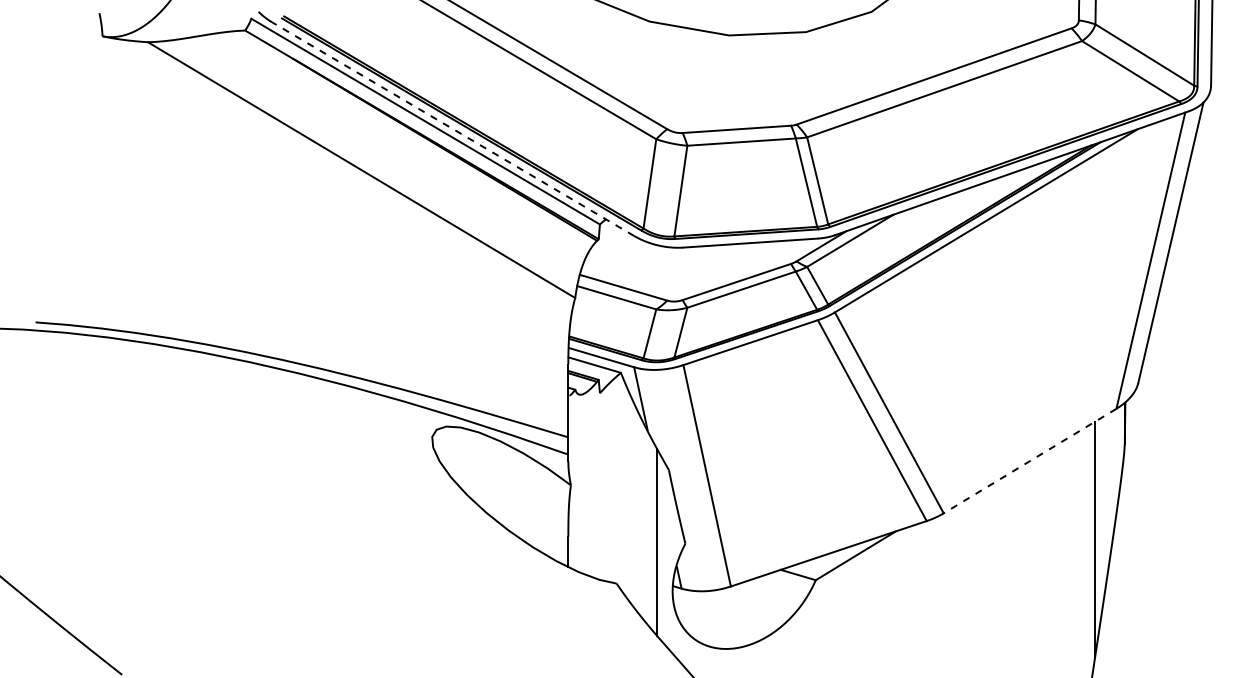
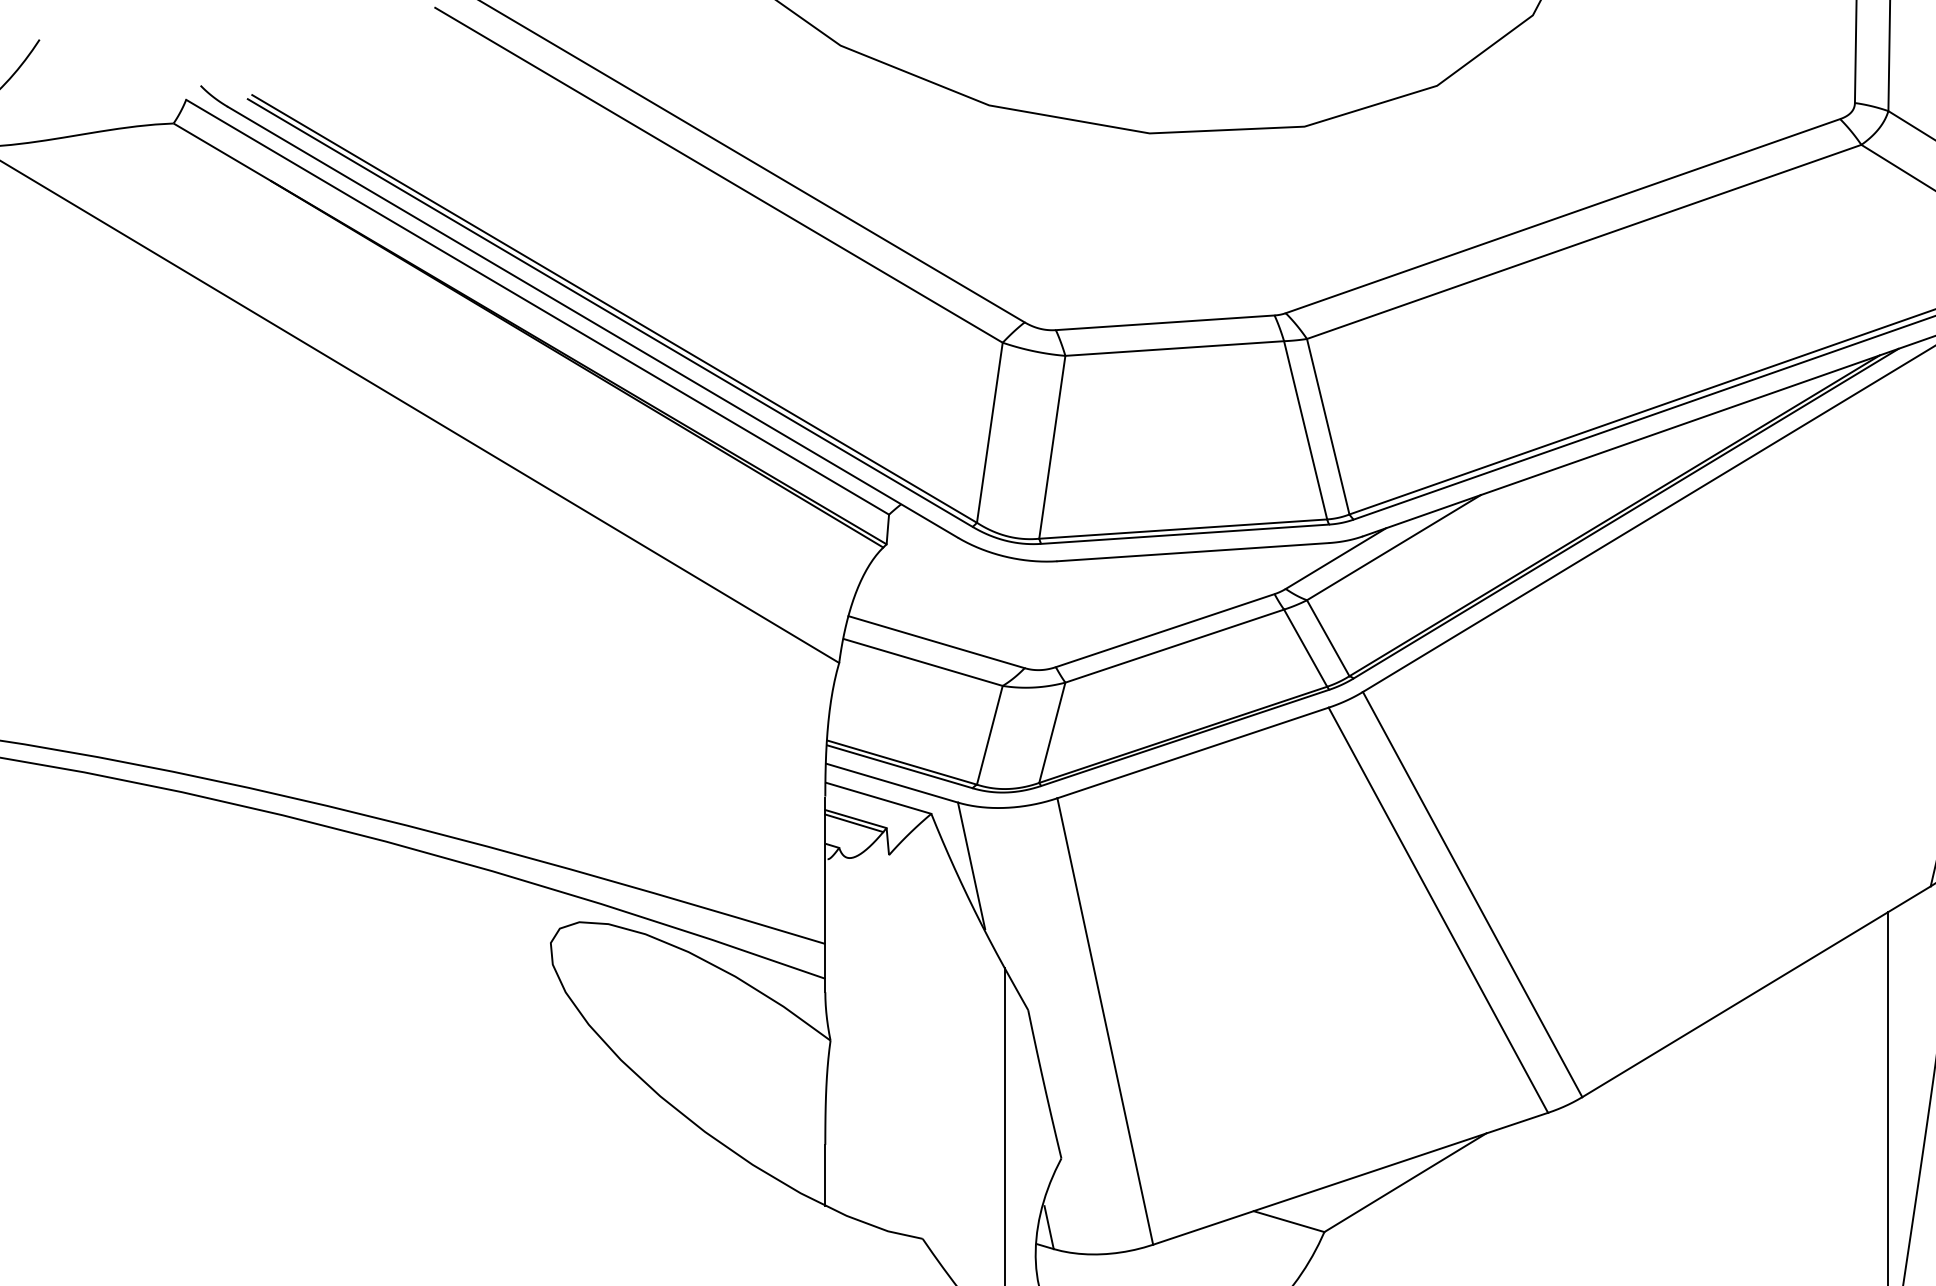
line: (452, 128) -> (591, 321), dashed -> solid
line: (1030, 461) -> (1757, 992), dashed -> solid

